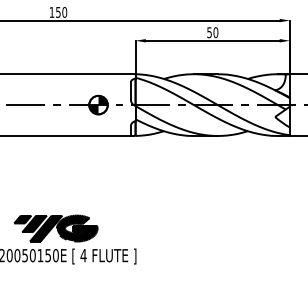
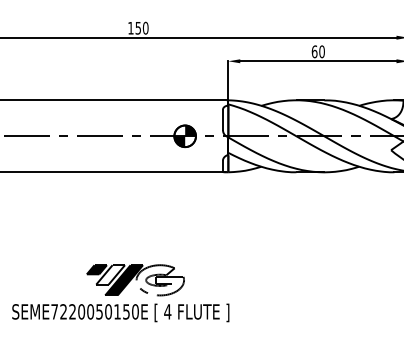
text: (209, 32) -> (314, 51), 50 -> 60
fill: (34, 223) -> (110, 274), removed
fill: (77, 228) -> (160, 280), removed

